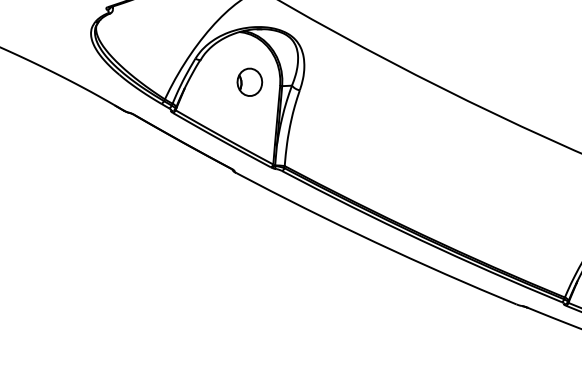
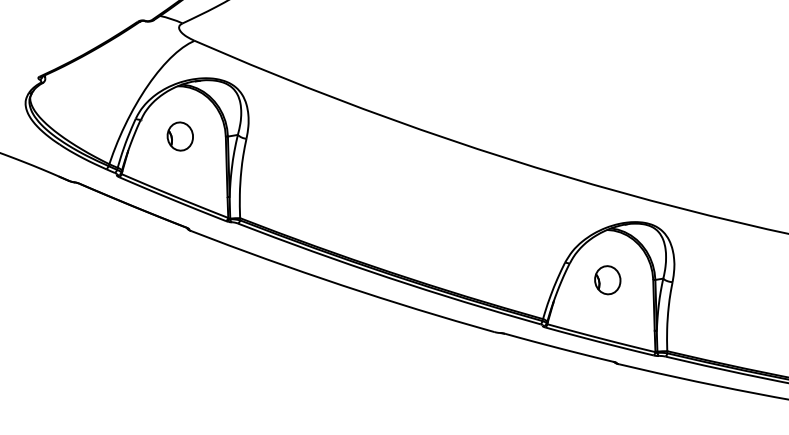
part: (249, 82) -> (179, 136), moved

